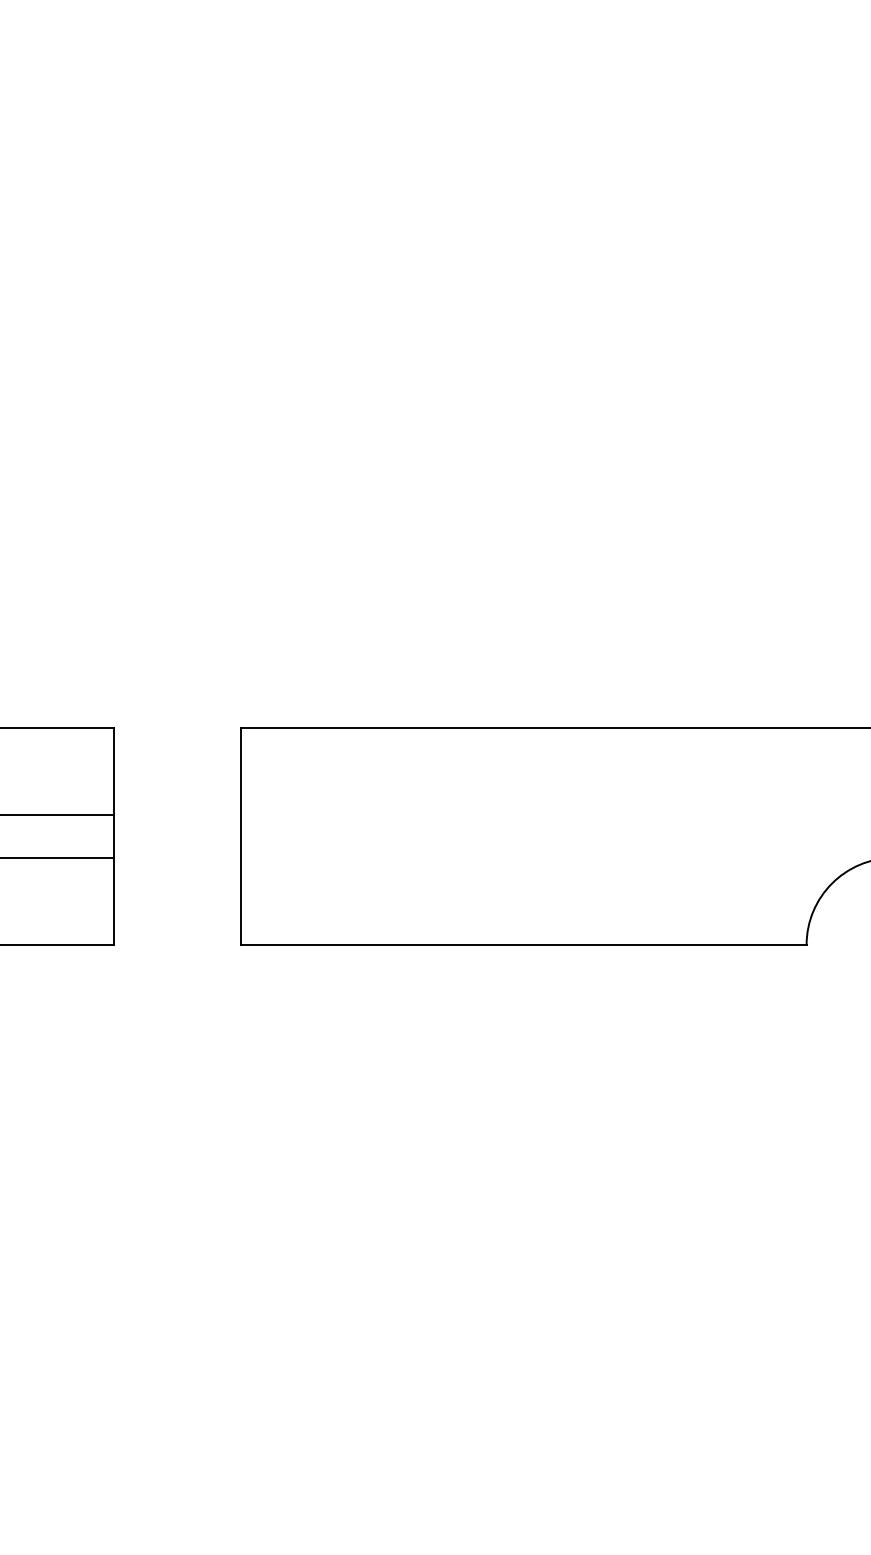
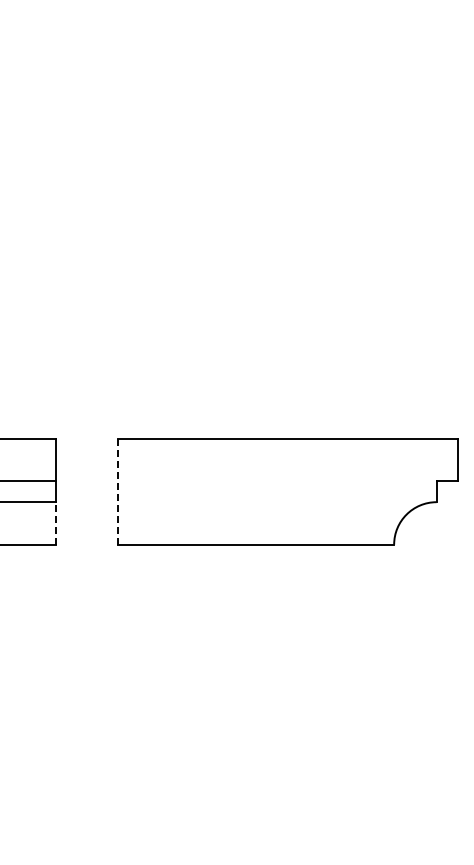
line: (241, 838) -> (118, 492), solid -> dashed
line: (114, 899) -> (56, 522), solid -> dashed

